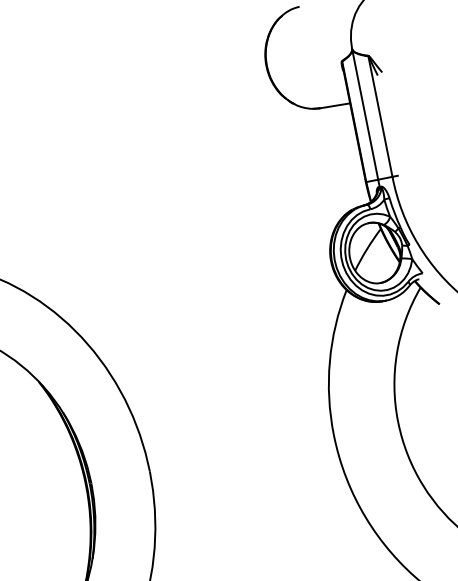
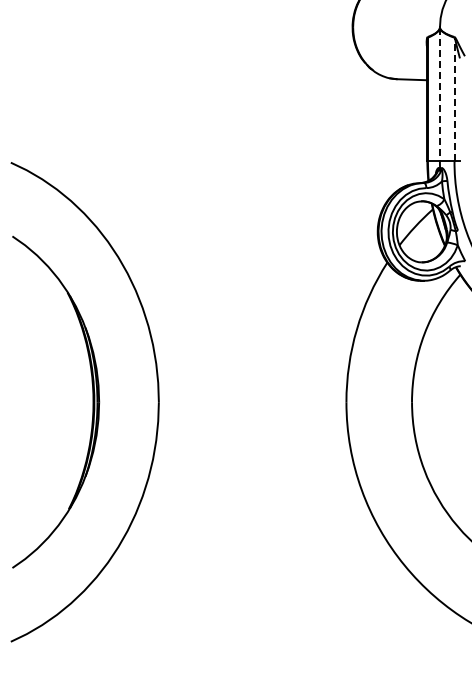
line: (364, 114) -> (439, 94), solid -> dashed
line: (380, 115) -> (454, 98), solid -> dashed

